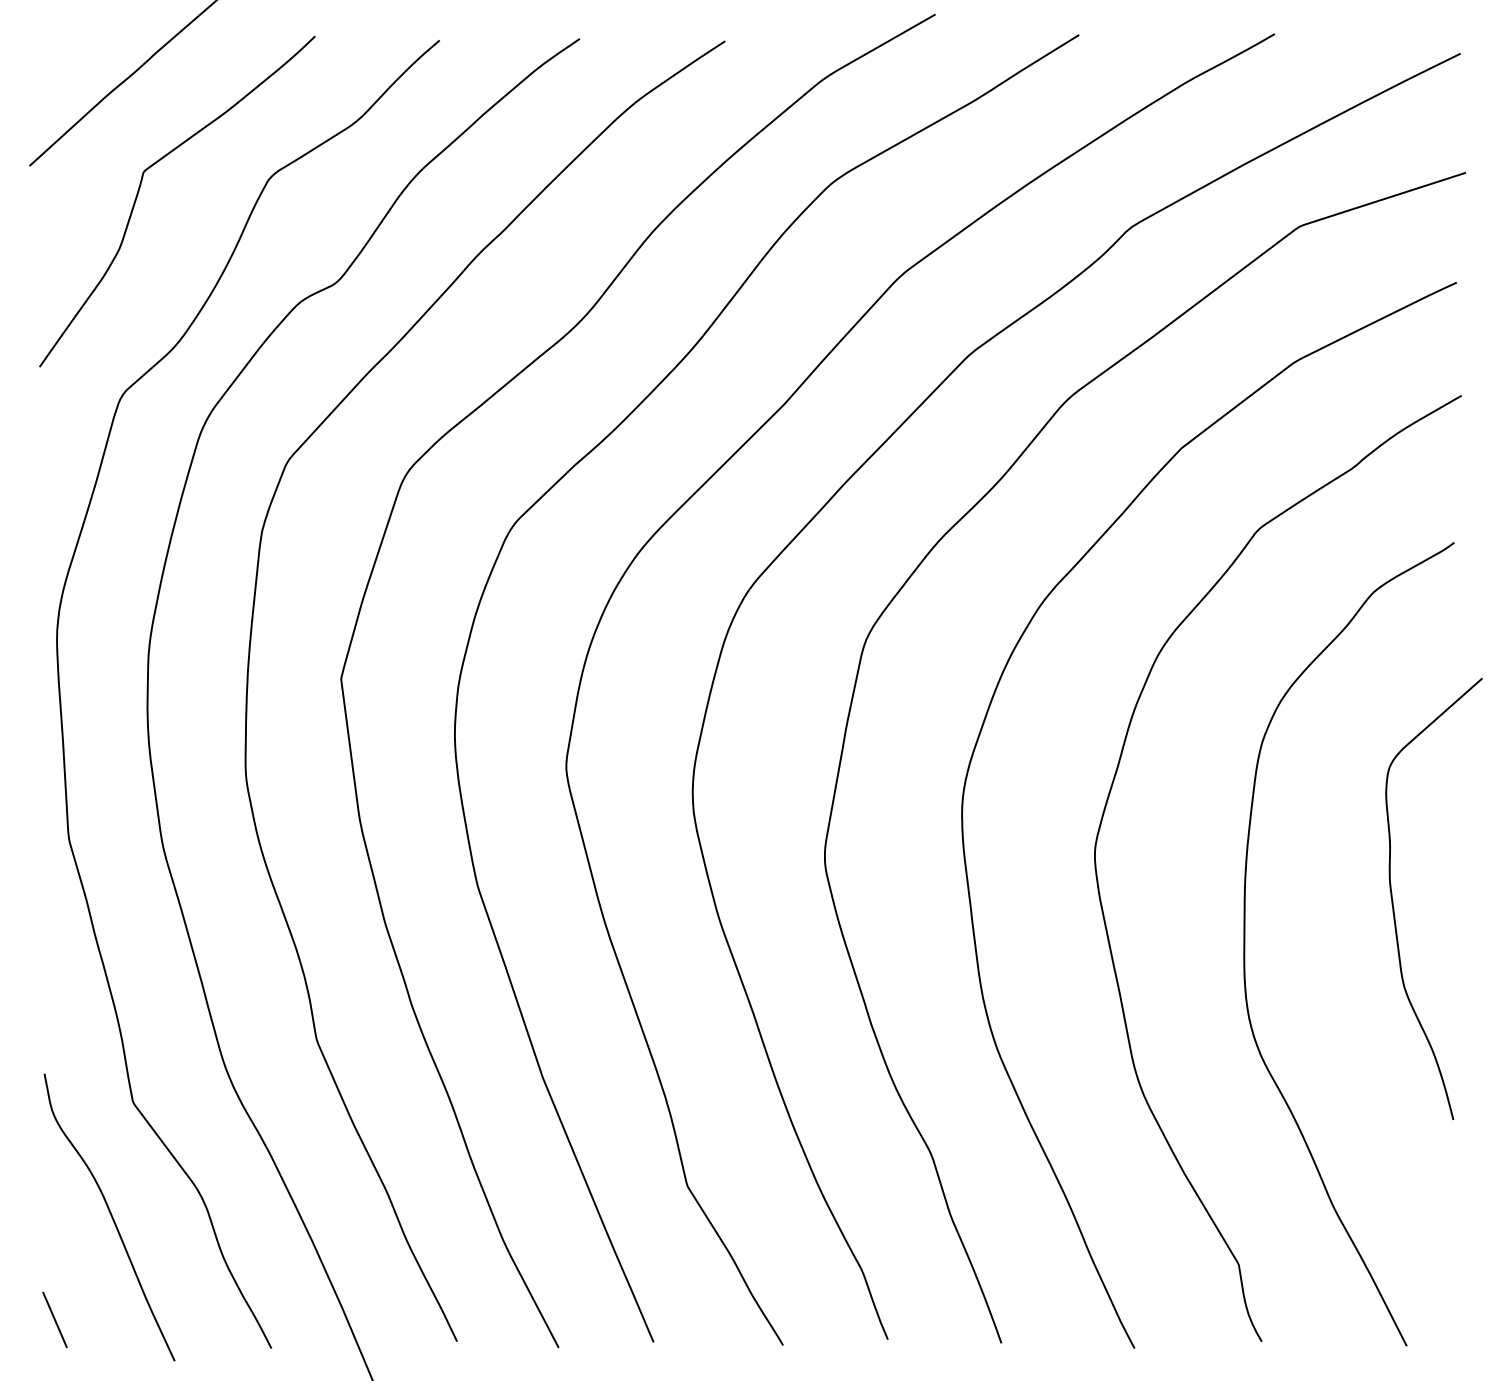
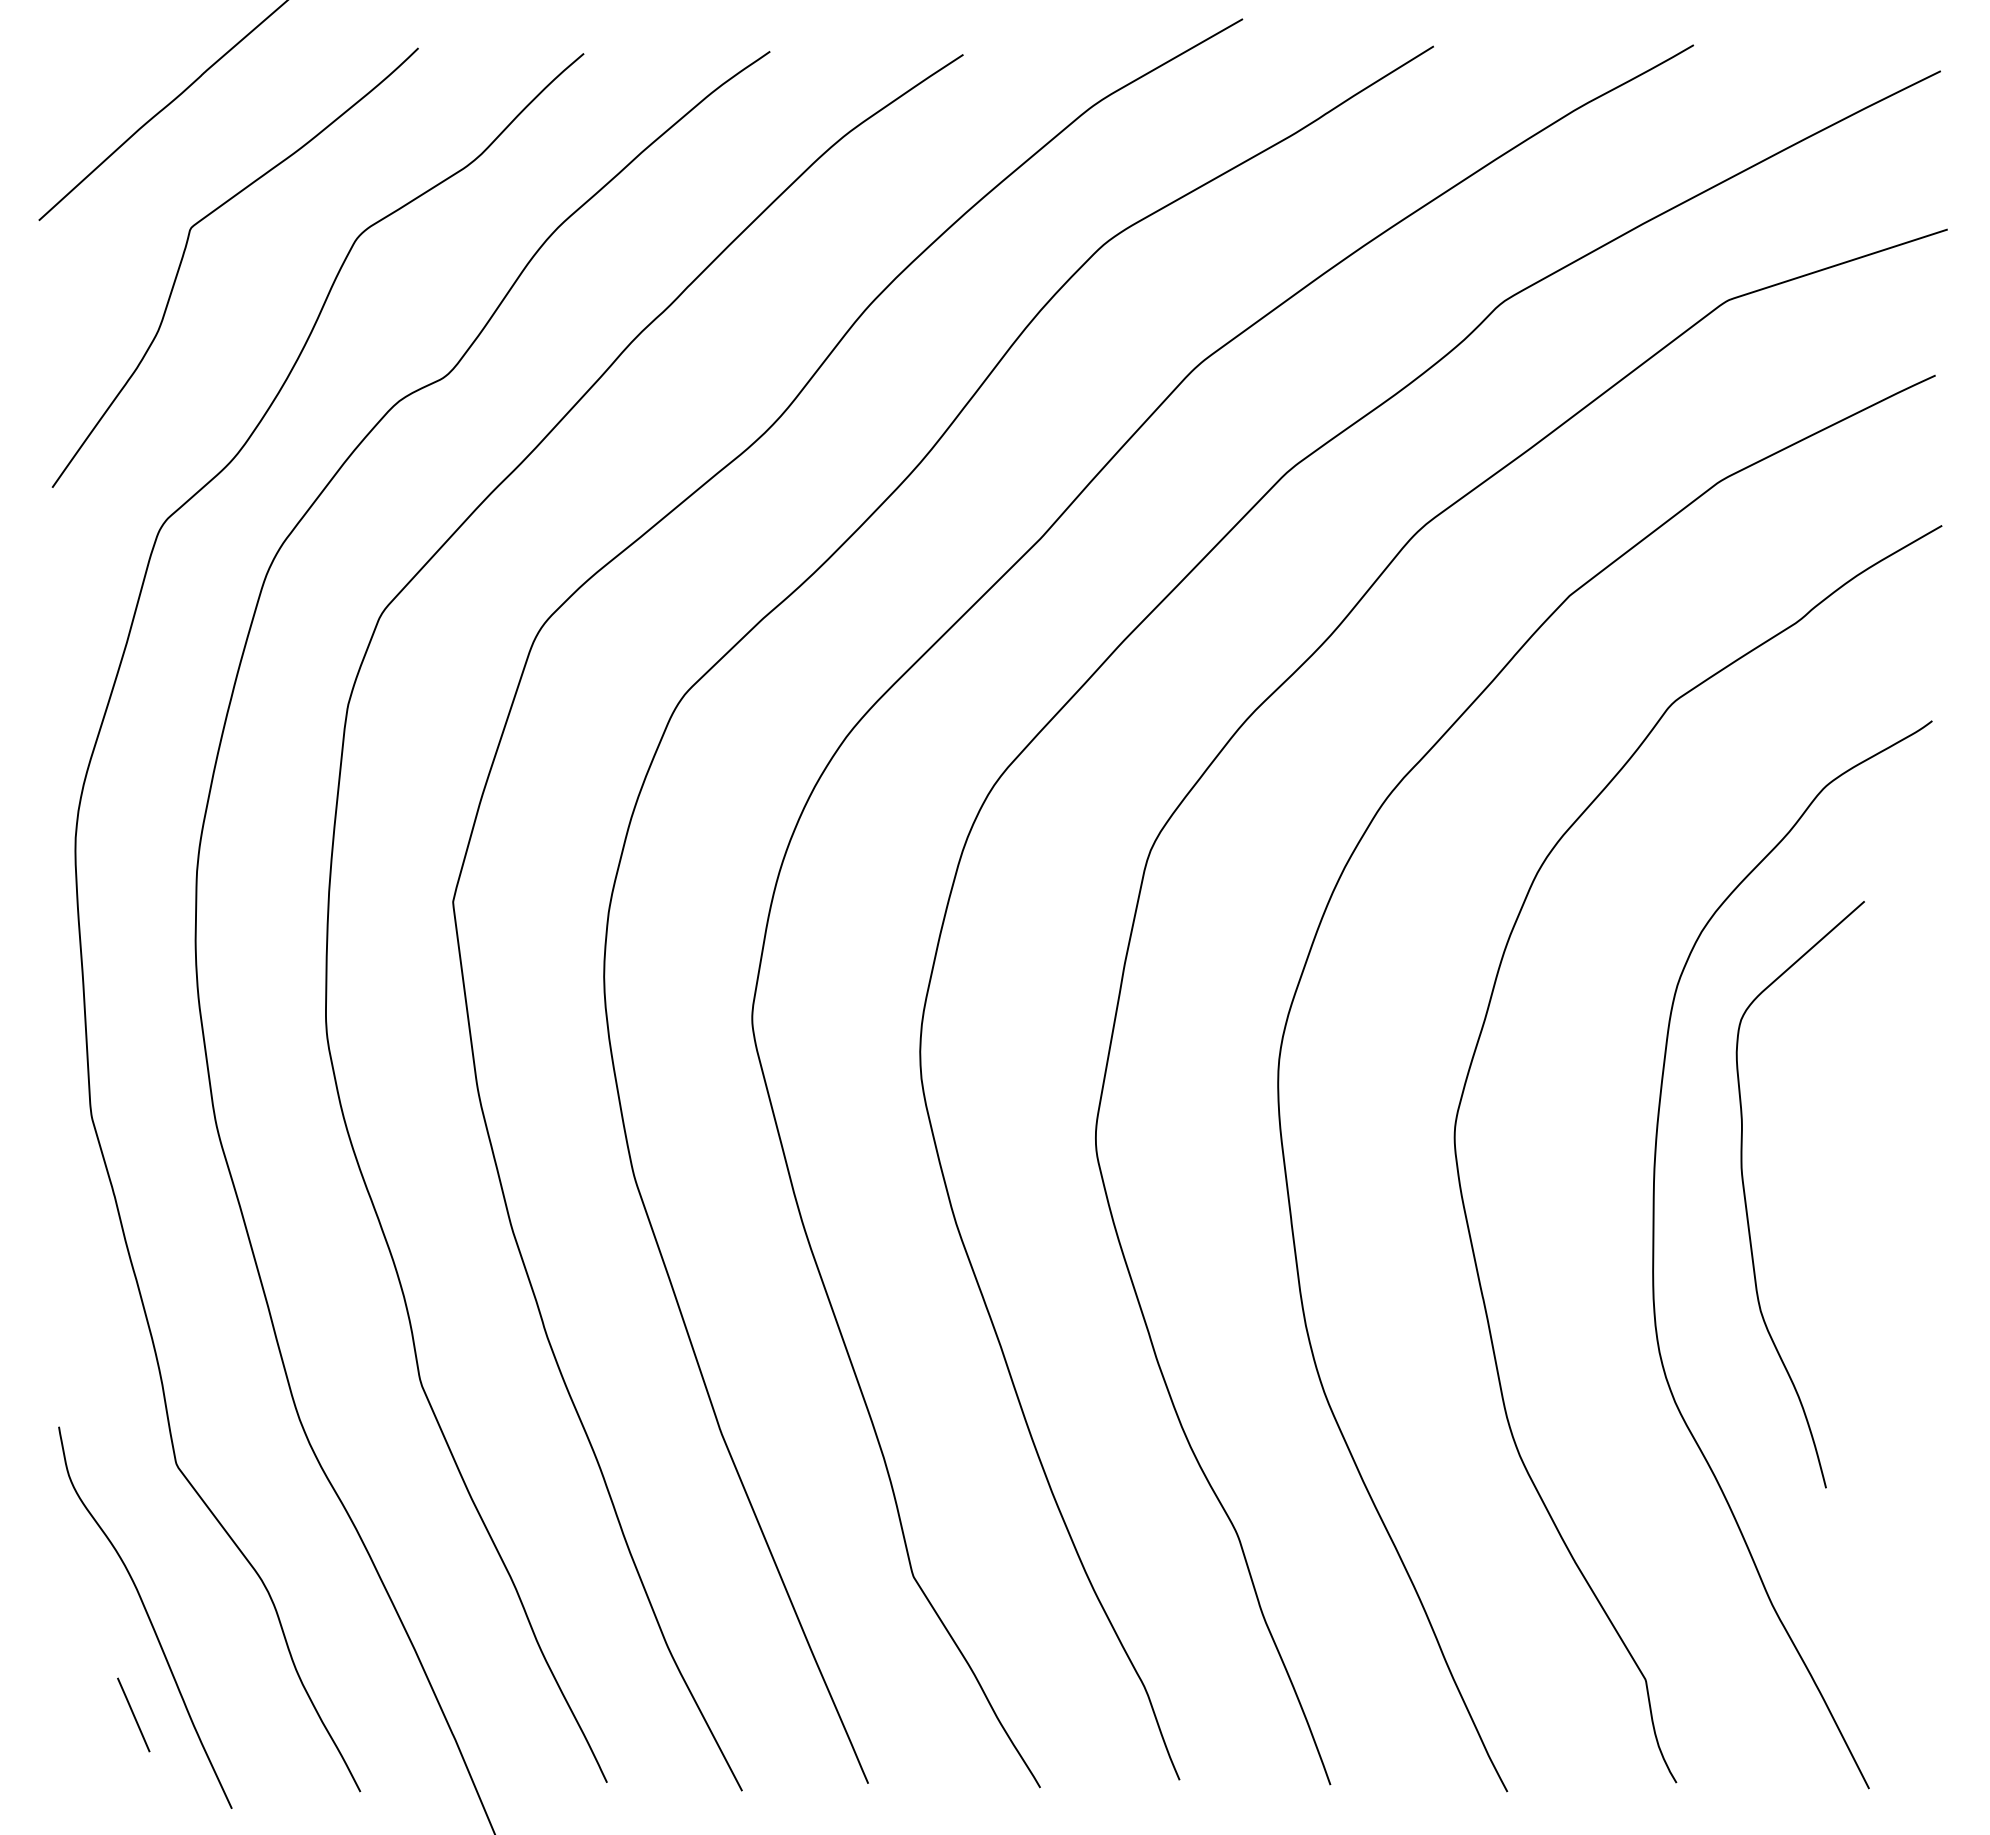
curve: (1393, 903) -> (1746, 1200), moved
line: (54, 1319) -> (133, 1714), moved

